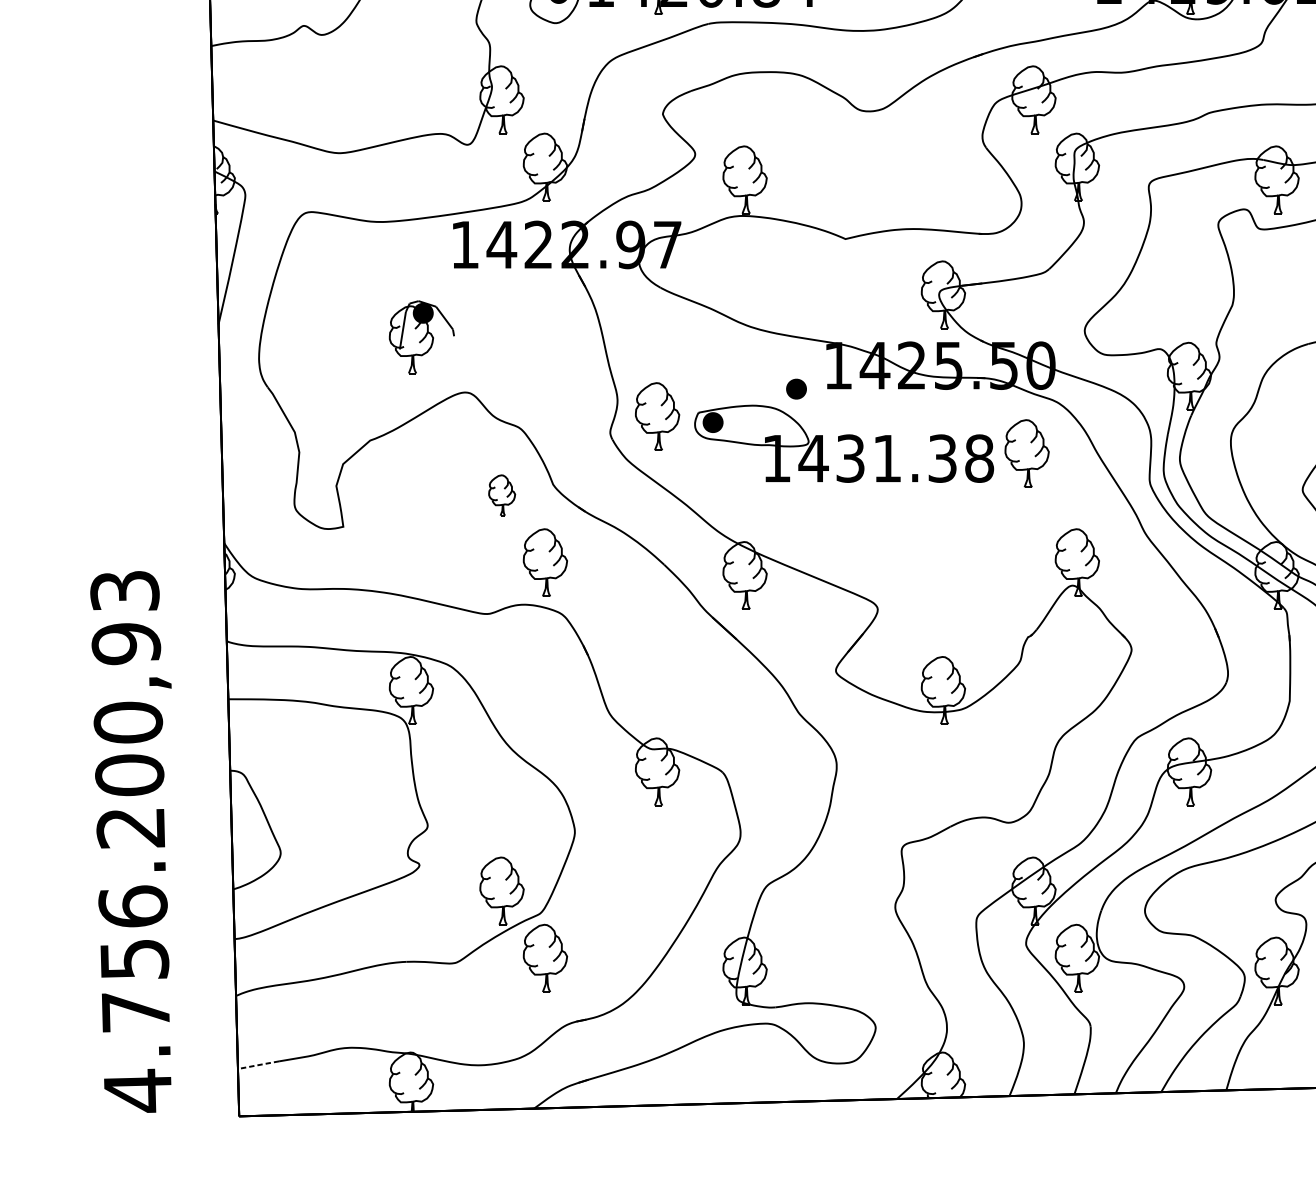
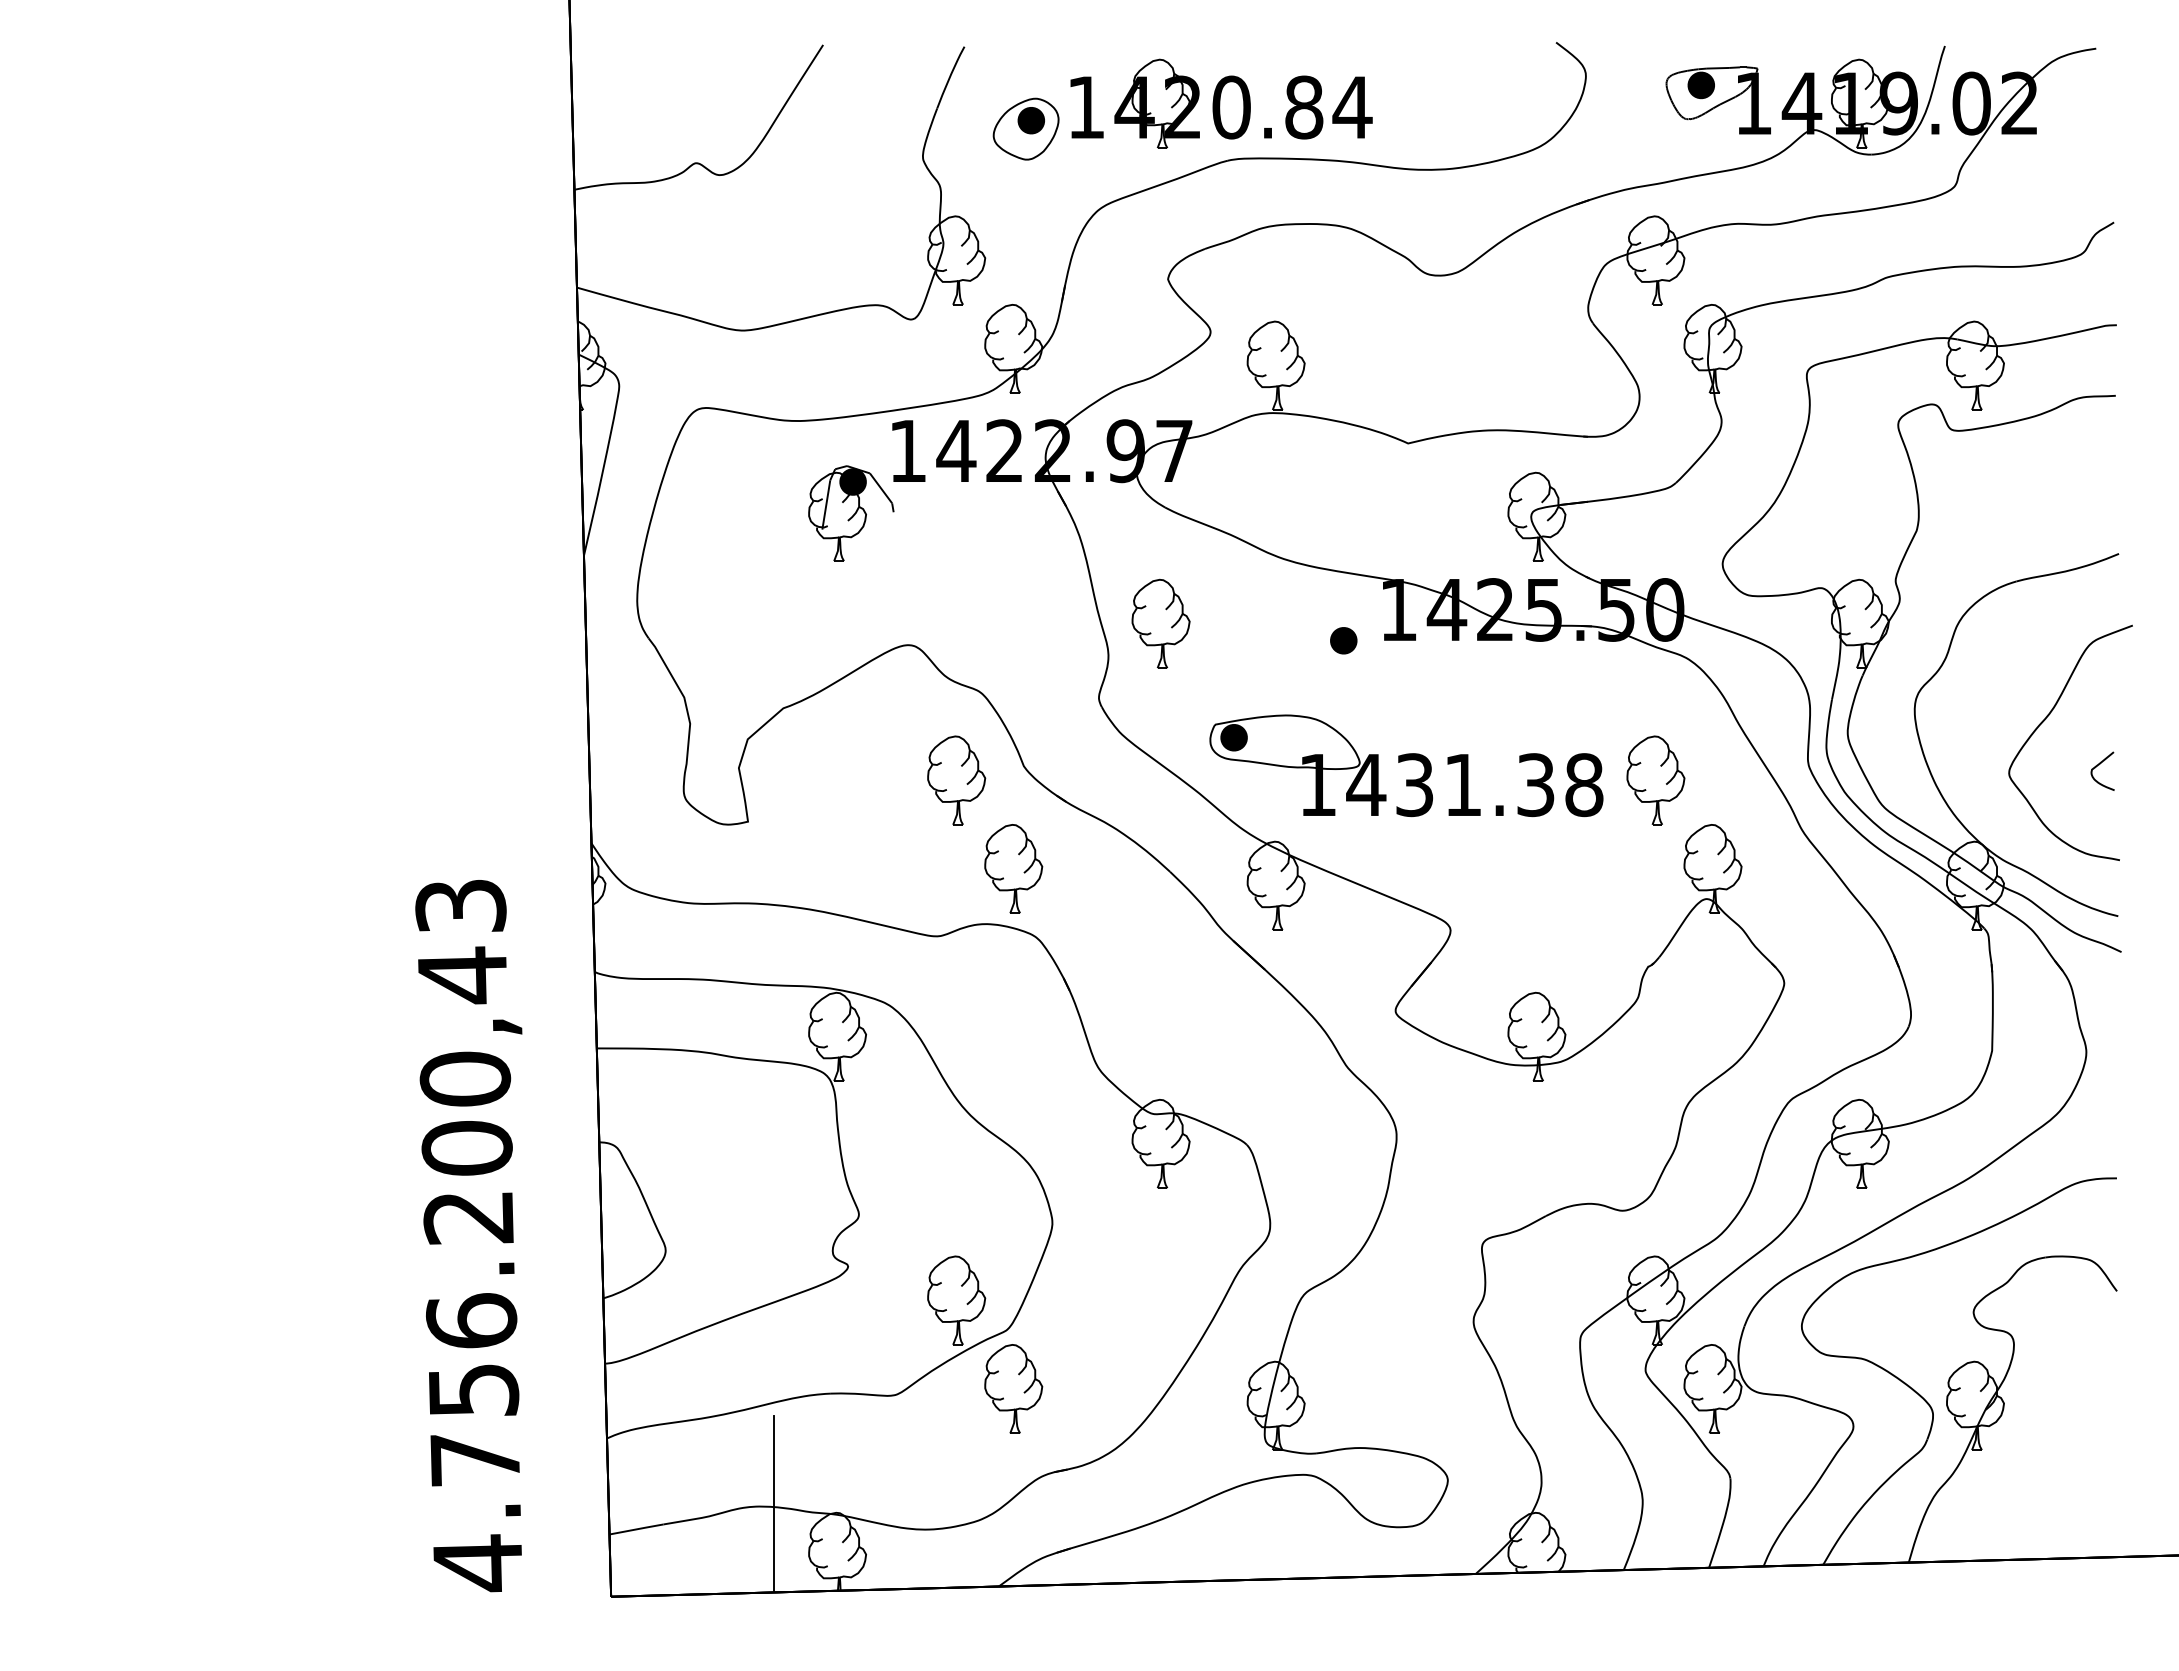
part: (422, 337) -> (851, 513), moved
part: (657, 416) -> (1160, 623), moved
part: (844, 443) -> (1406, 765), moved
part: (1026, 453) -> (1655, 780), moved
part: (501, 495) -> (956, 780), size x1.67
text: (126, 643) -> (462, 975), 4.756.200,93 -> 4.756.200,43
line: (362, 1046) -> (773, 1504), added
line: (258, 1065) -> (636, 1529), dashed -> solid

